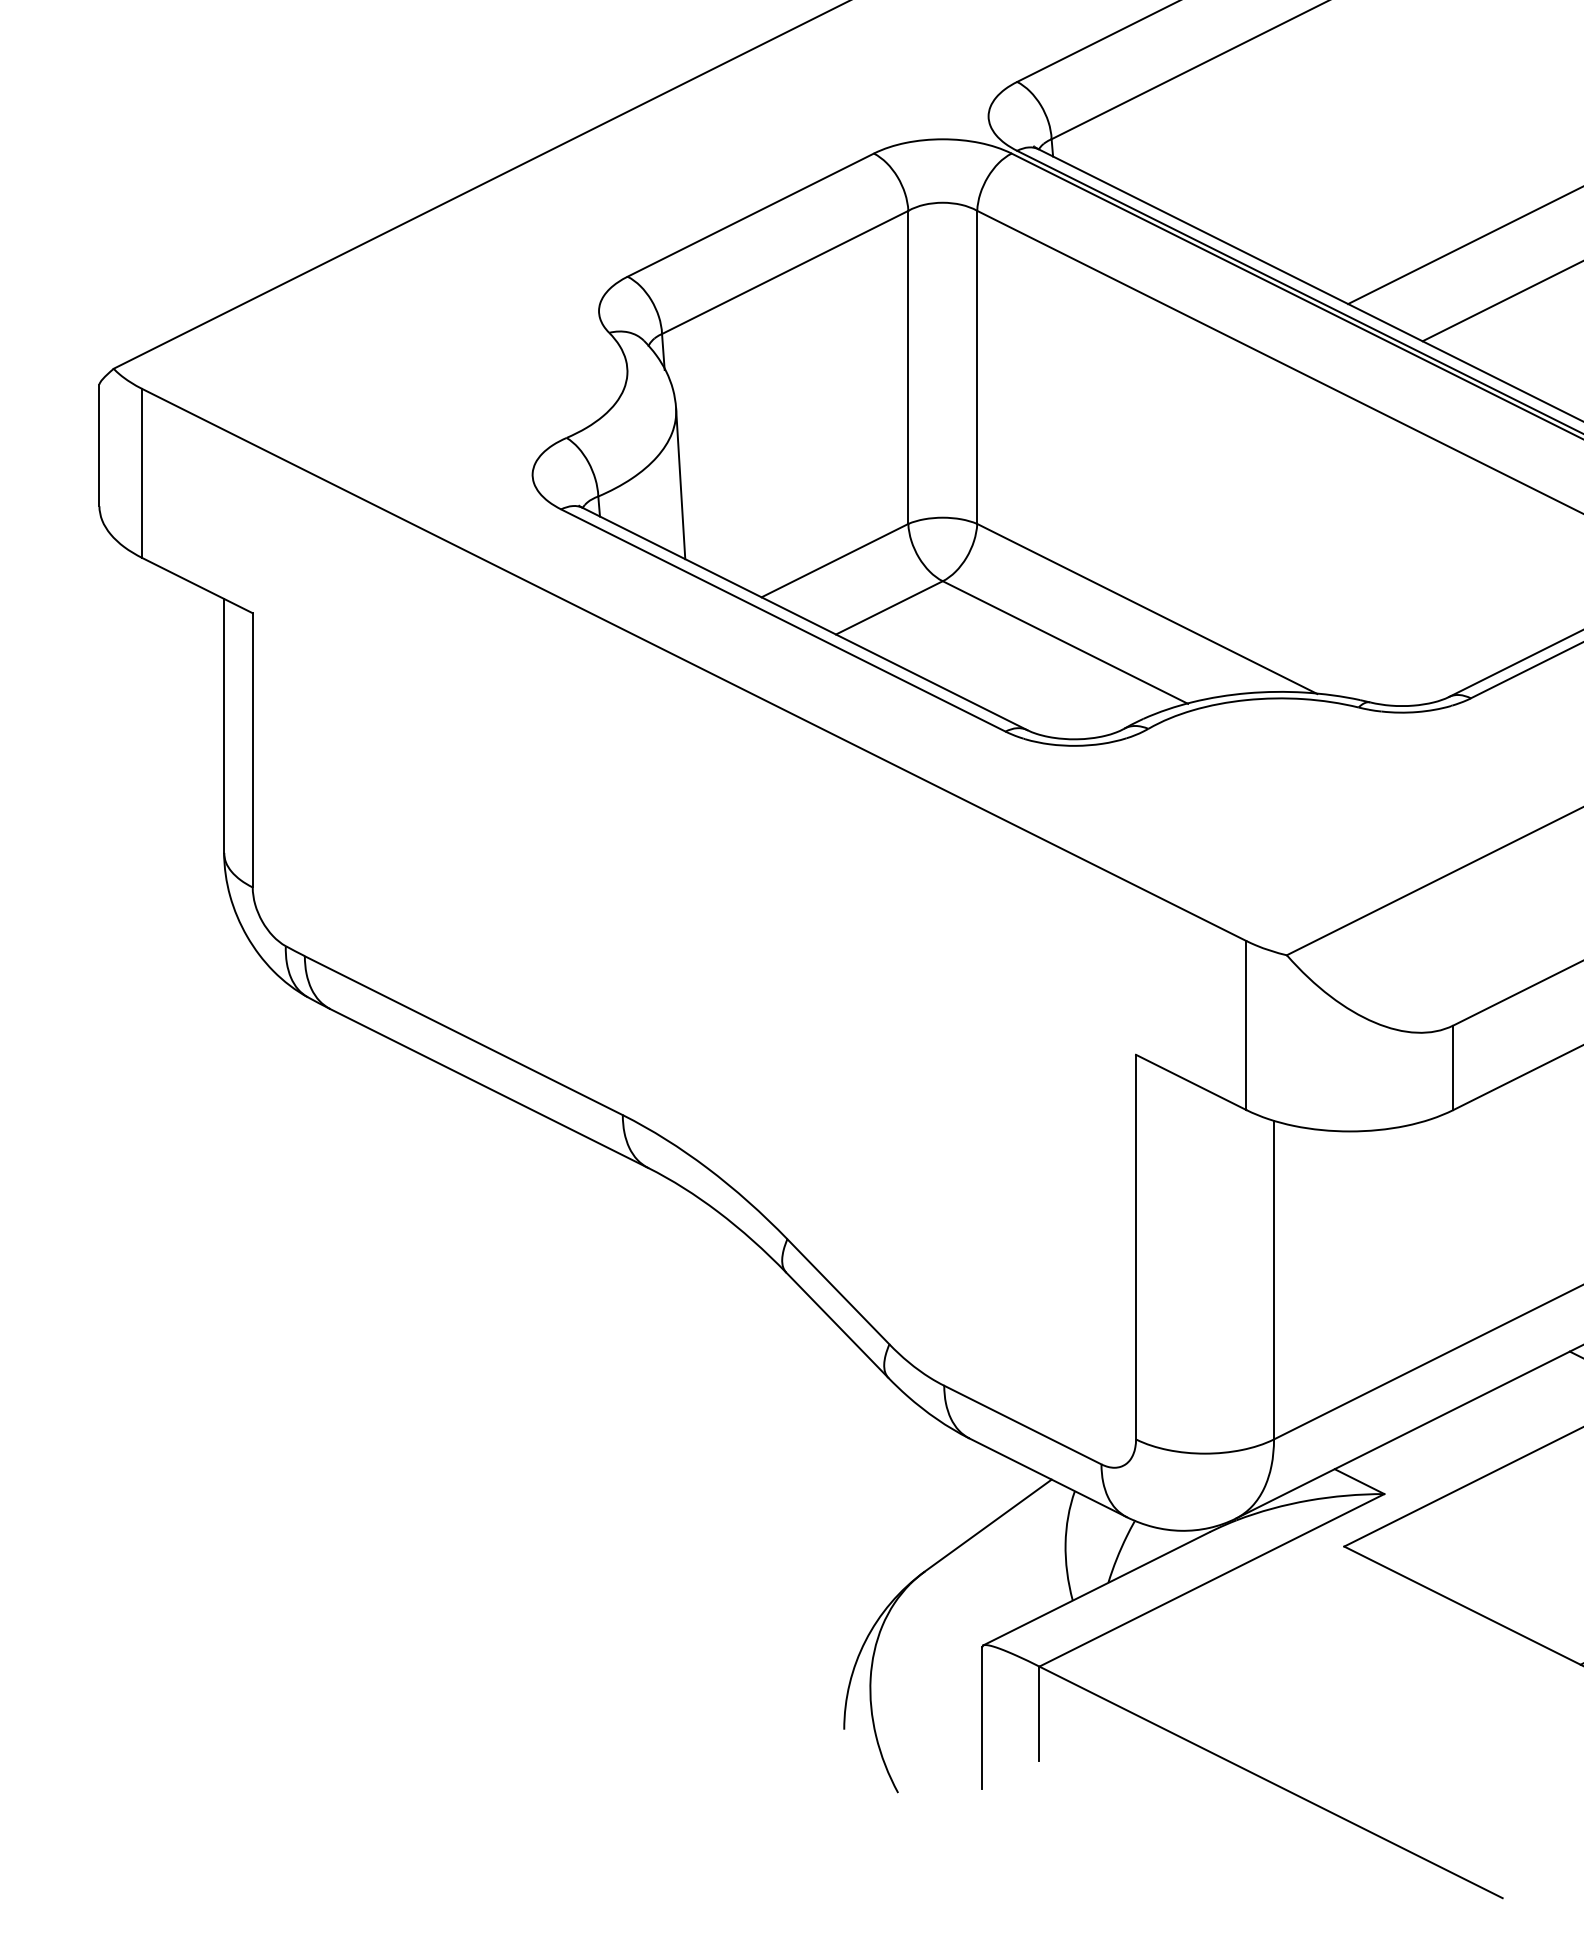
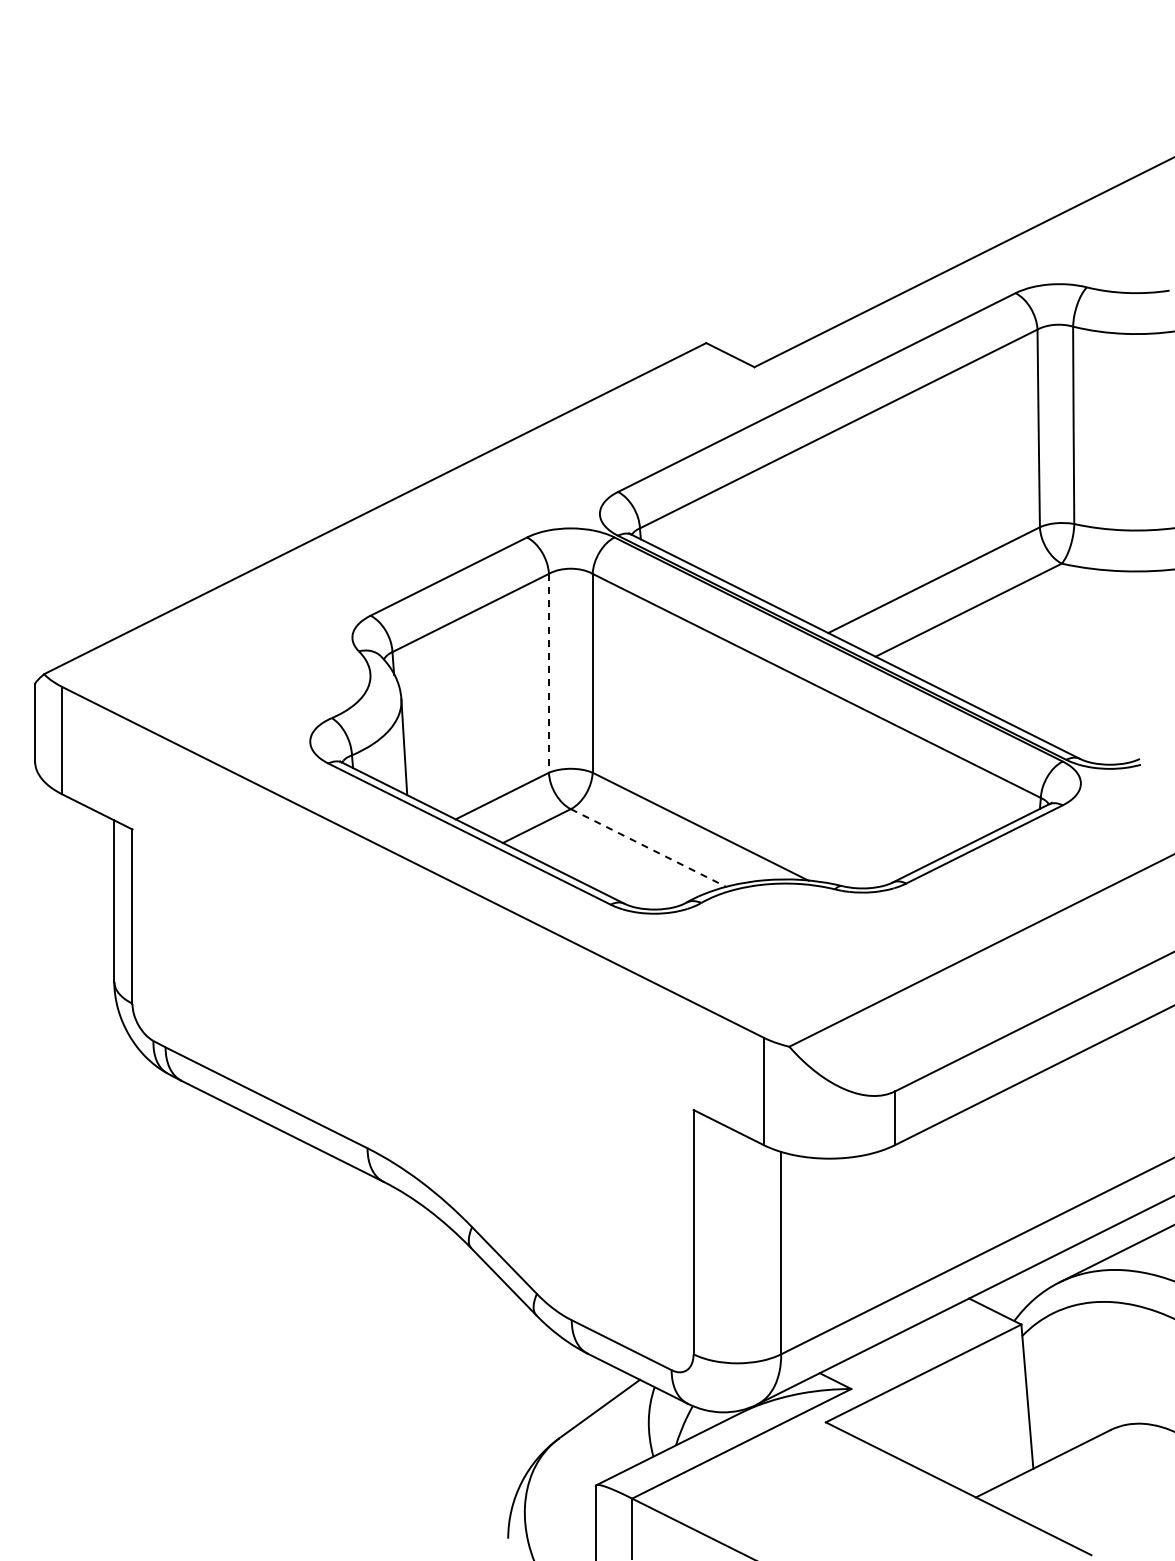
line: (907, 367) -> (548, 673), solid -> dashed
line: (1066, 643) -> (649, 848), solid -> dashed

